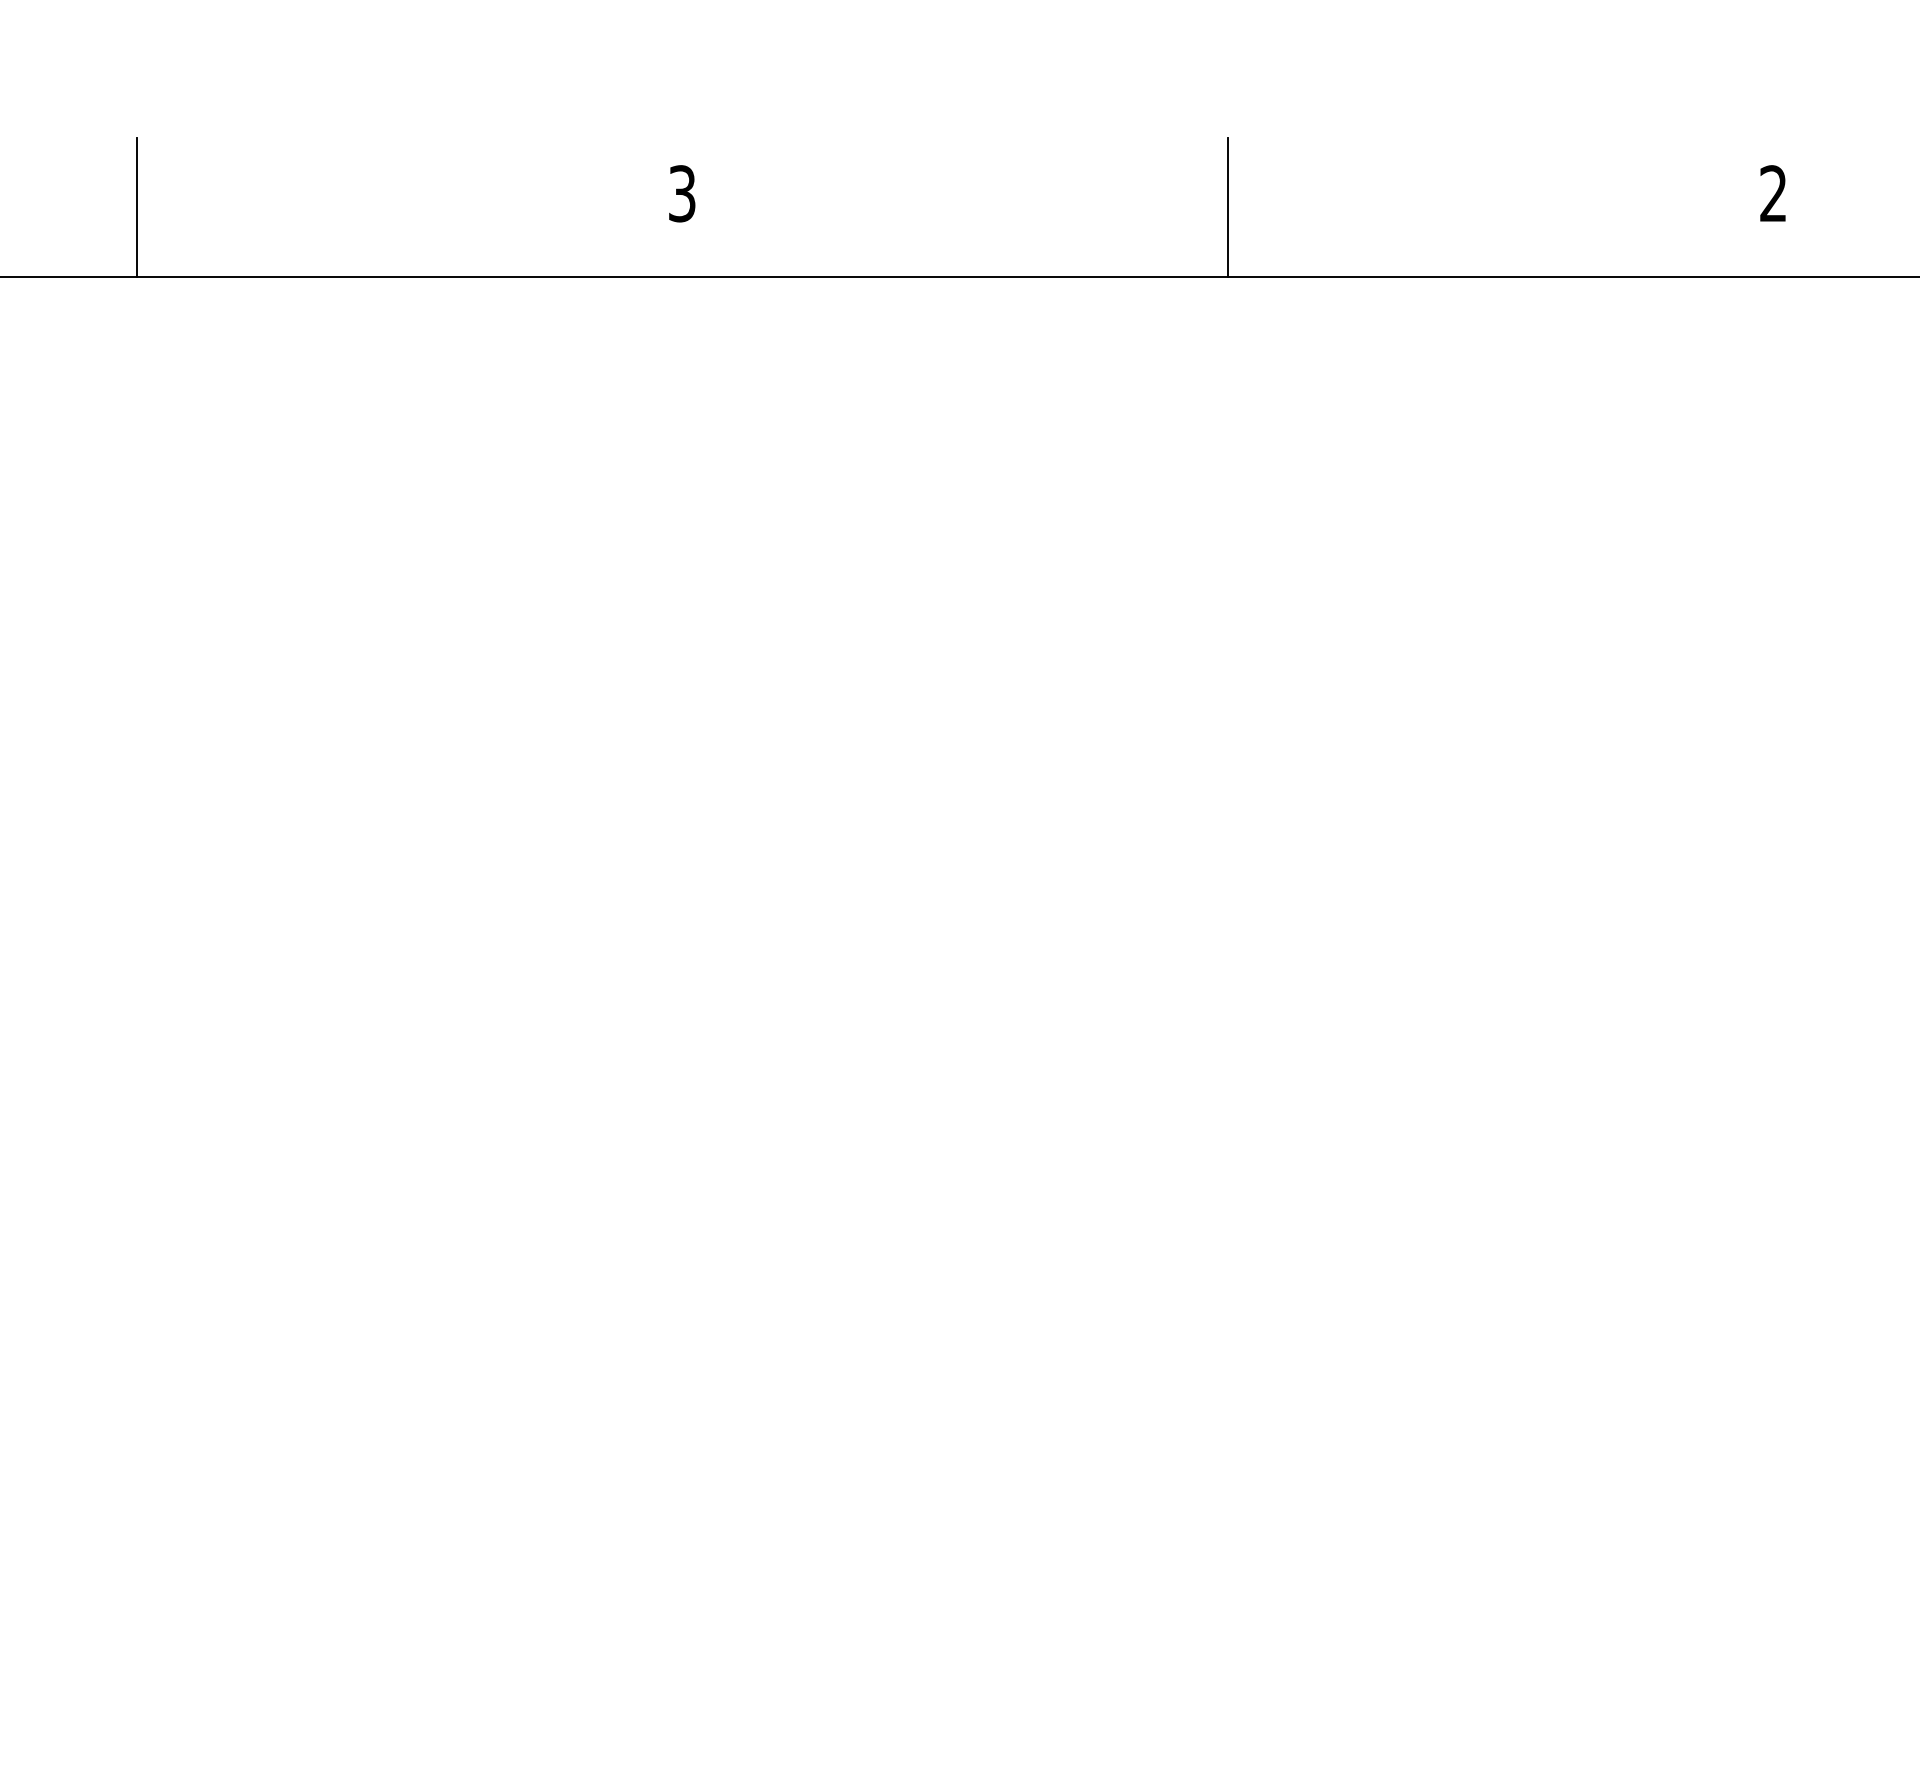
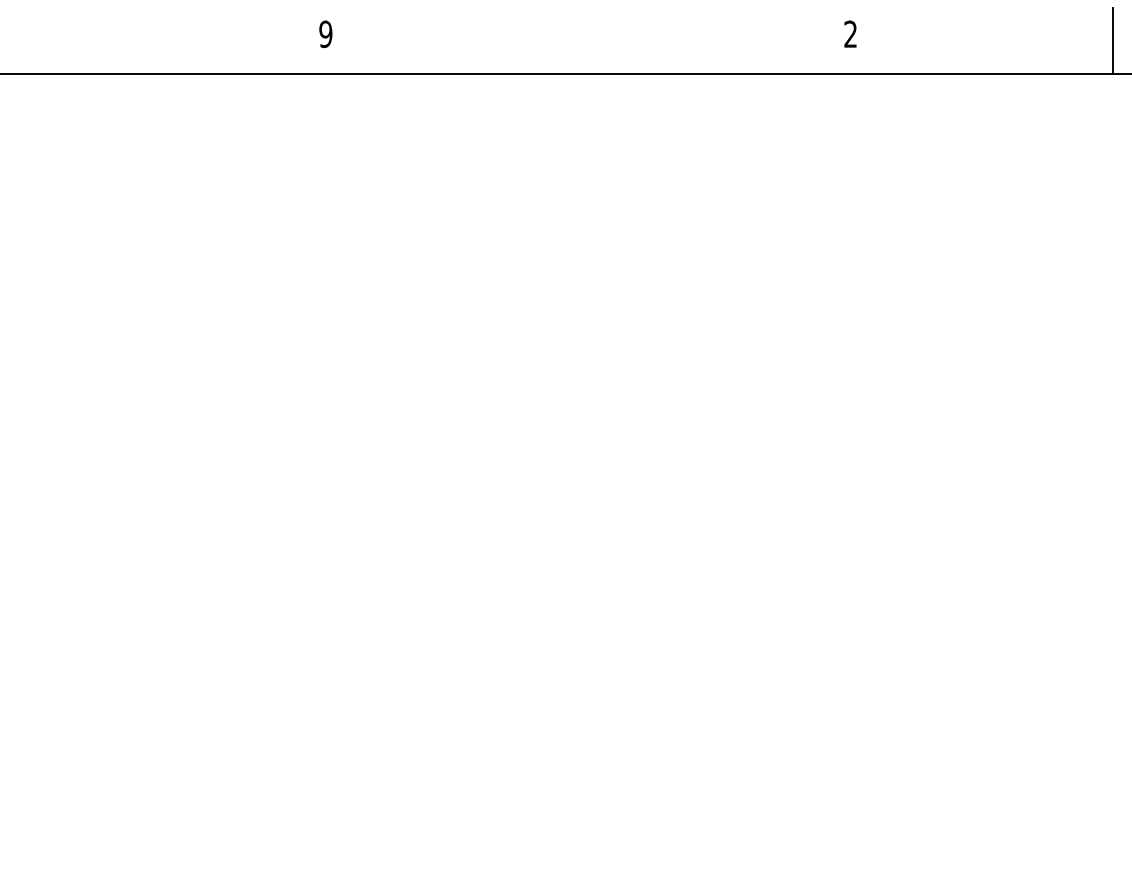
text: (681, 192) -> (325, 33), 3 -> 9
line: (136, 206) -> (63, 40), removed
line: (1228, 206) -> (588, 40), removed

